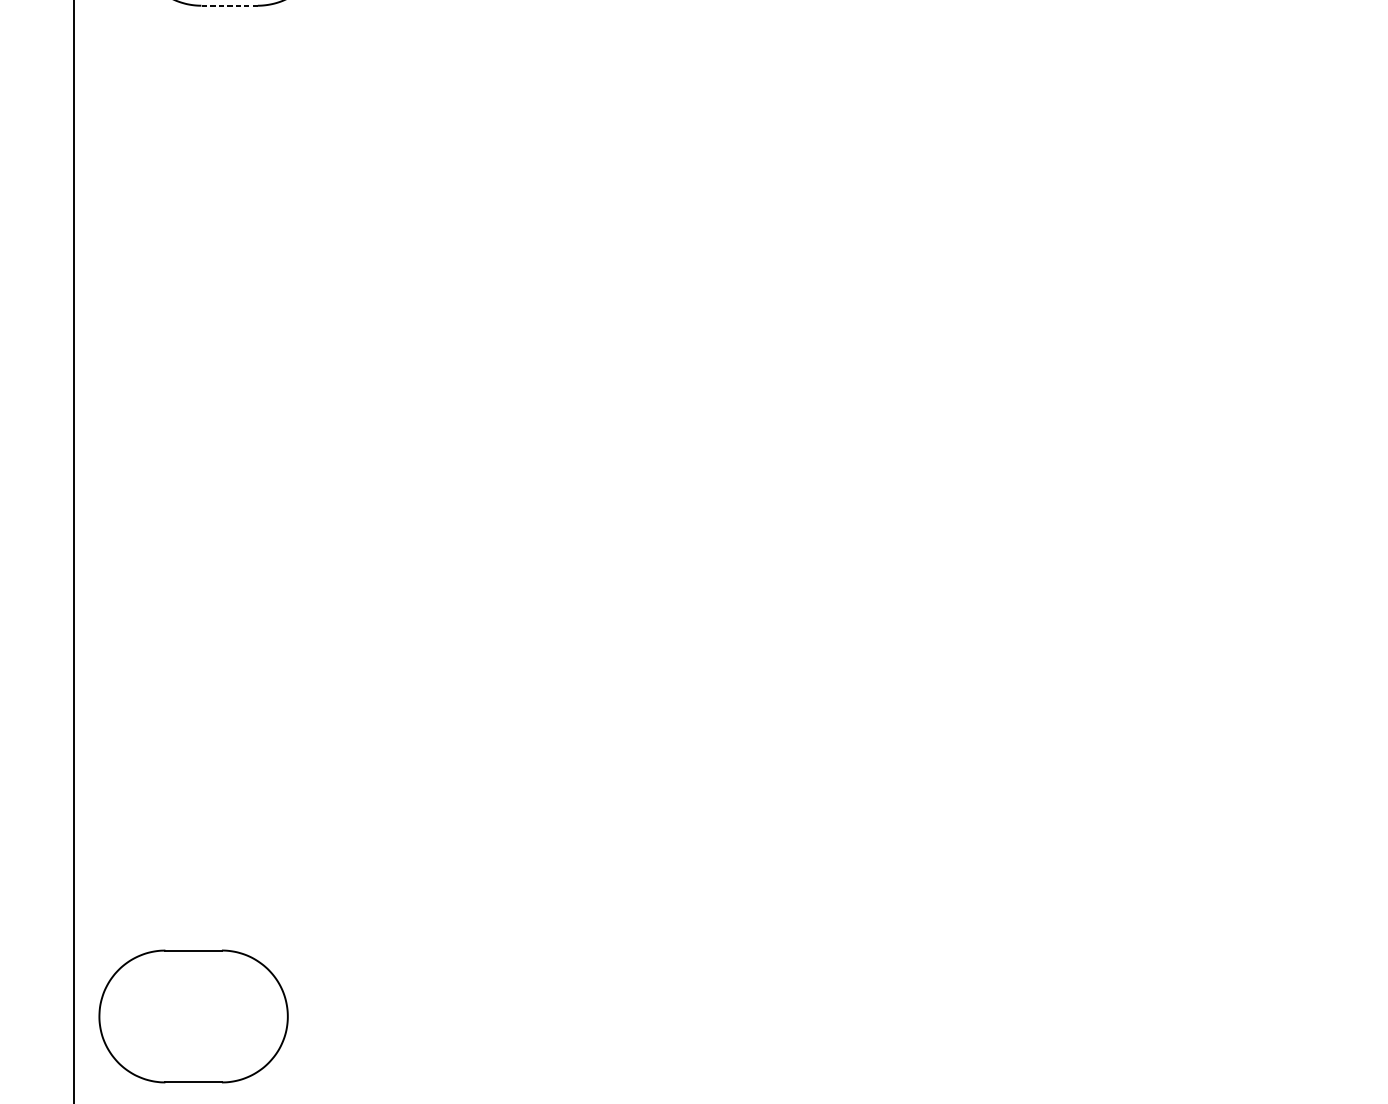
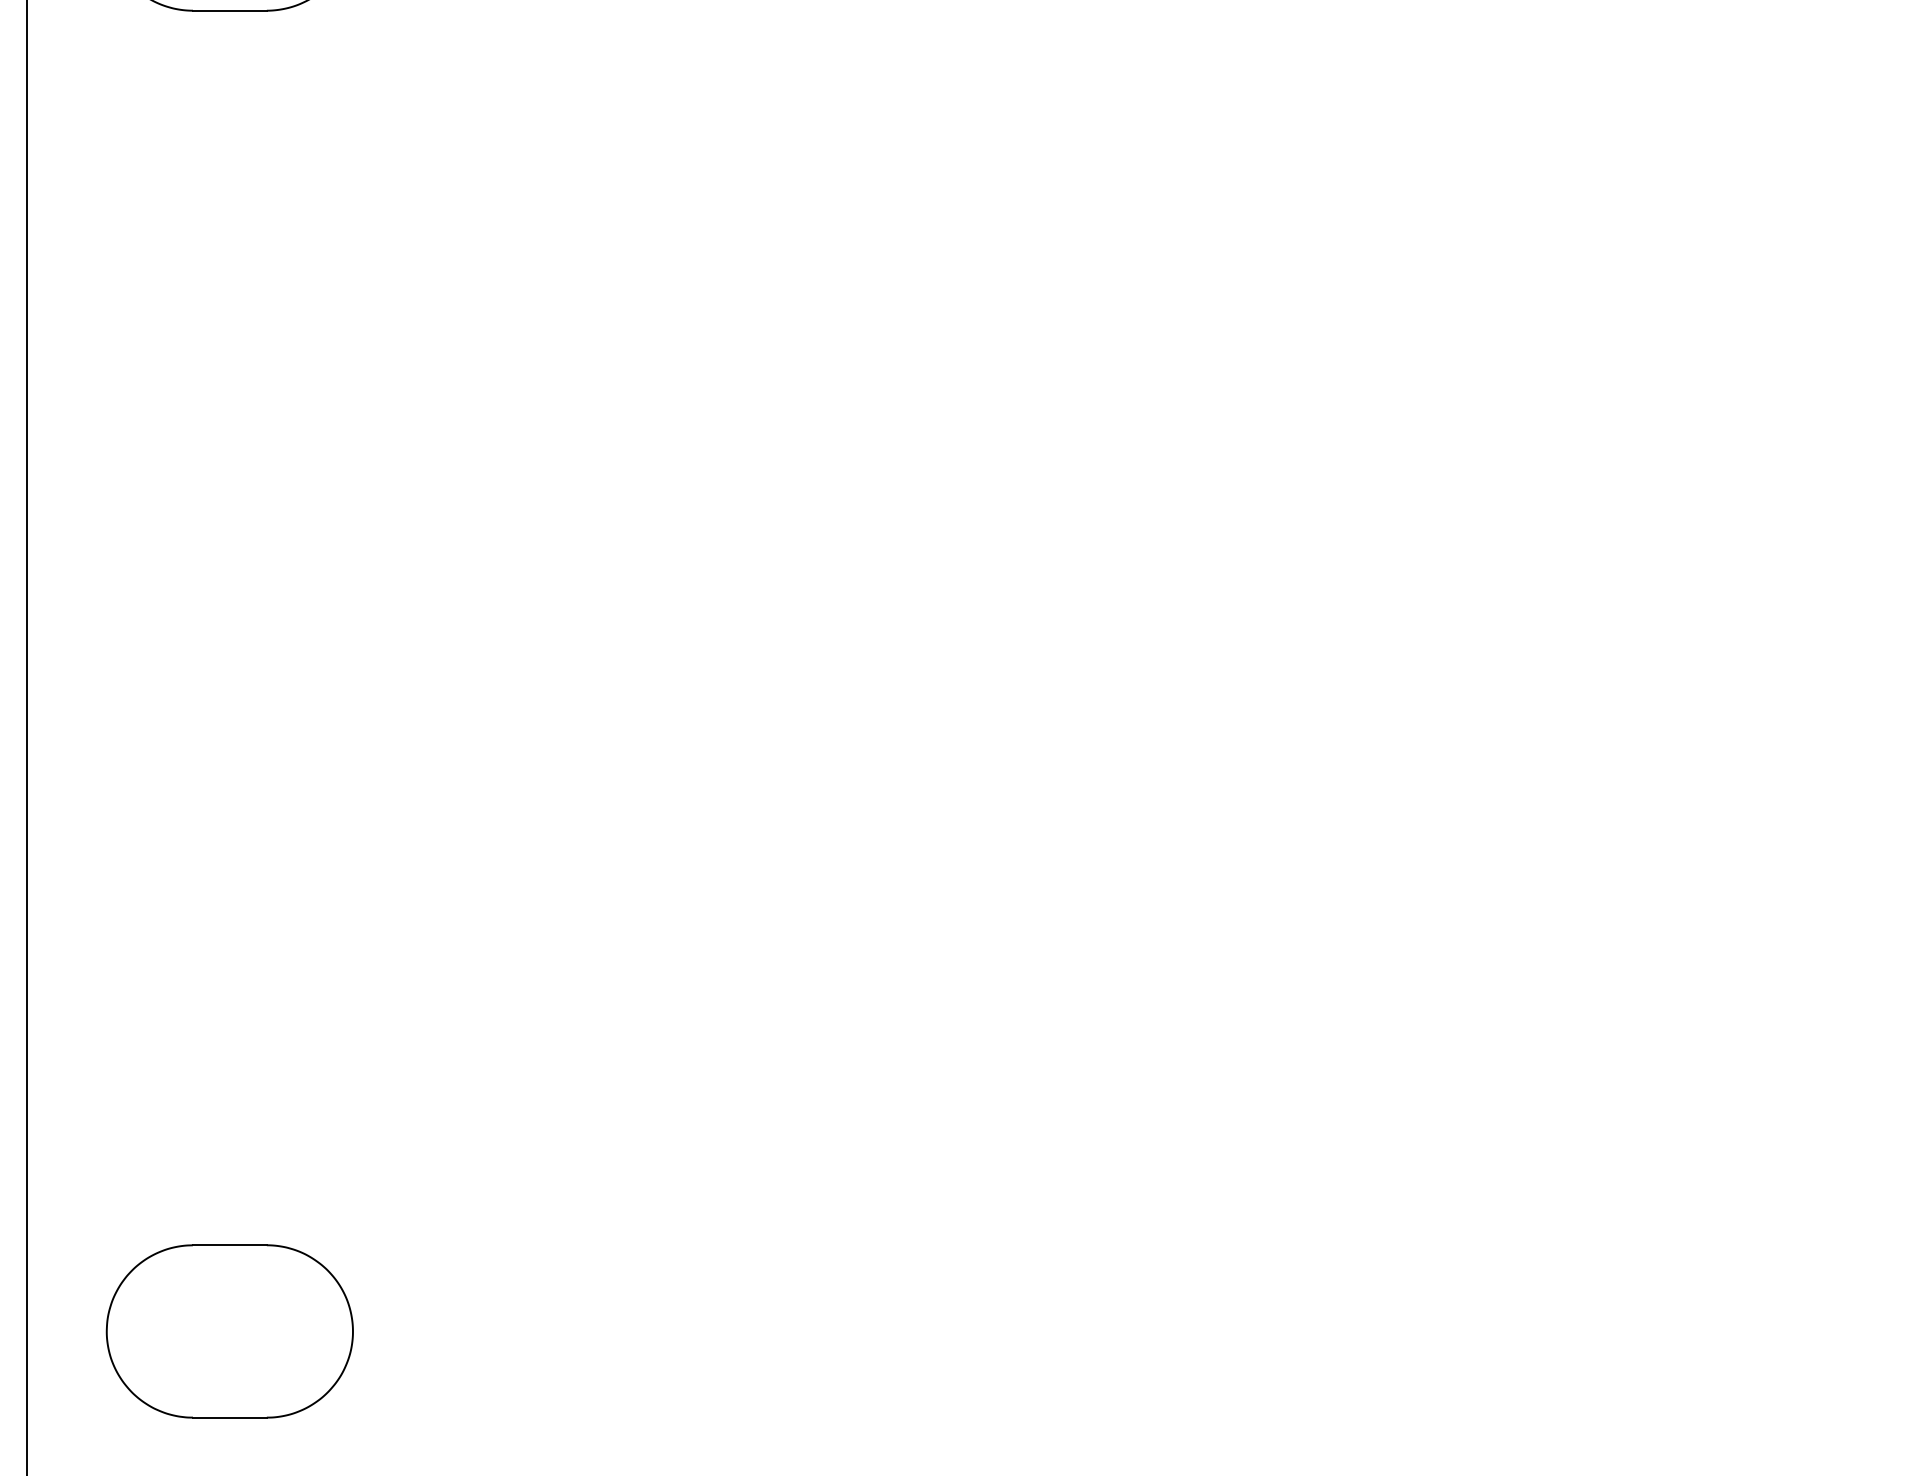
line: (229, 5) -> (229, 10), dashed -> solid
part: (193, 1016) -> (229, 1331), moved

